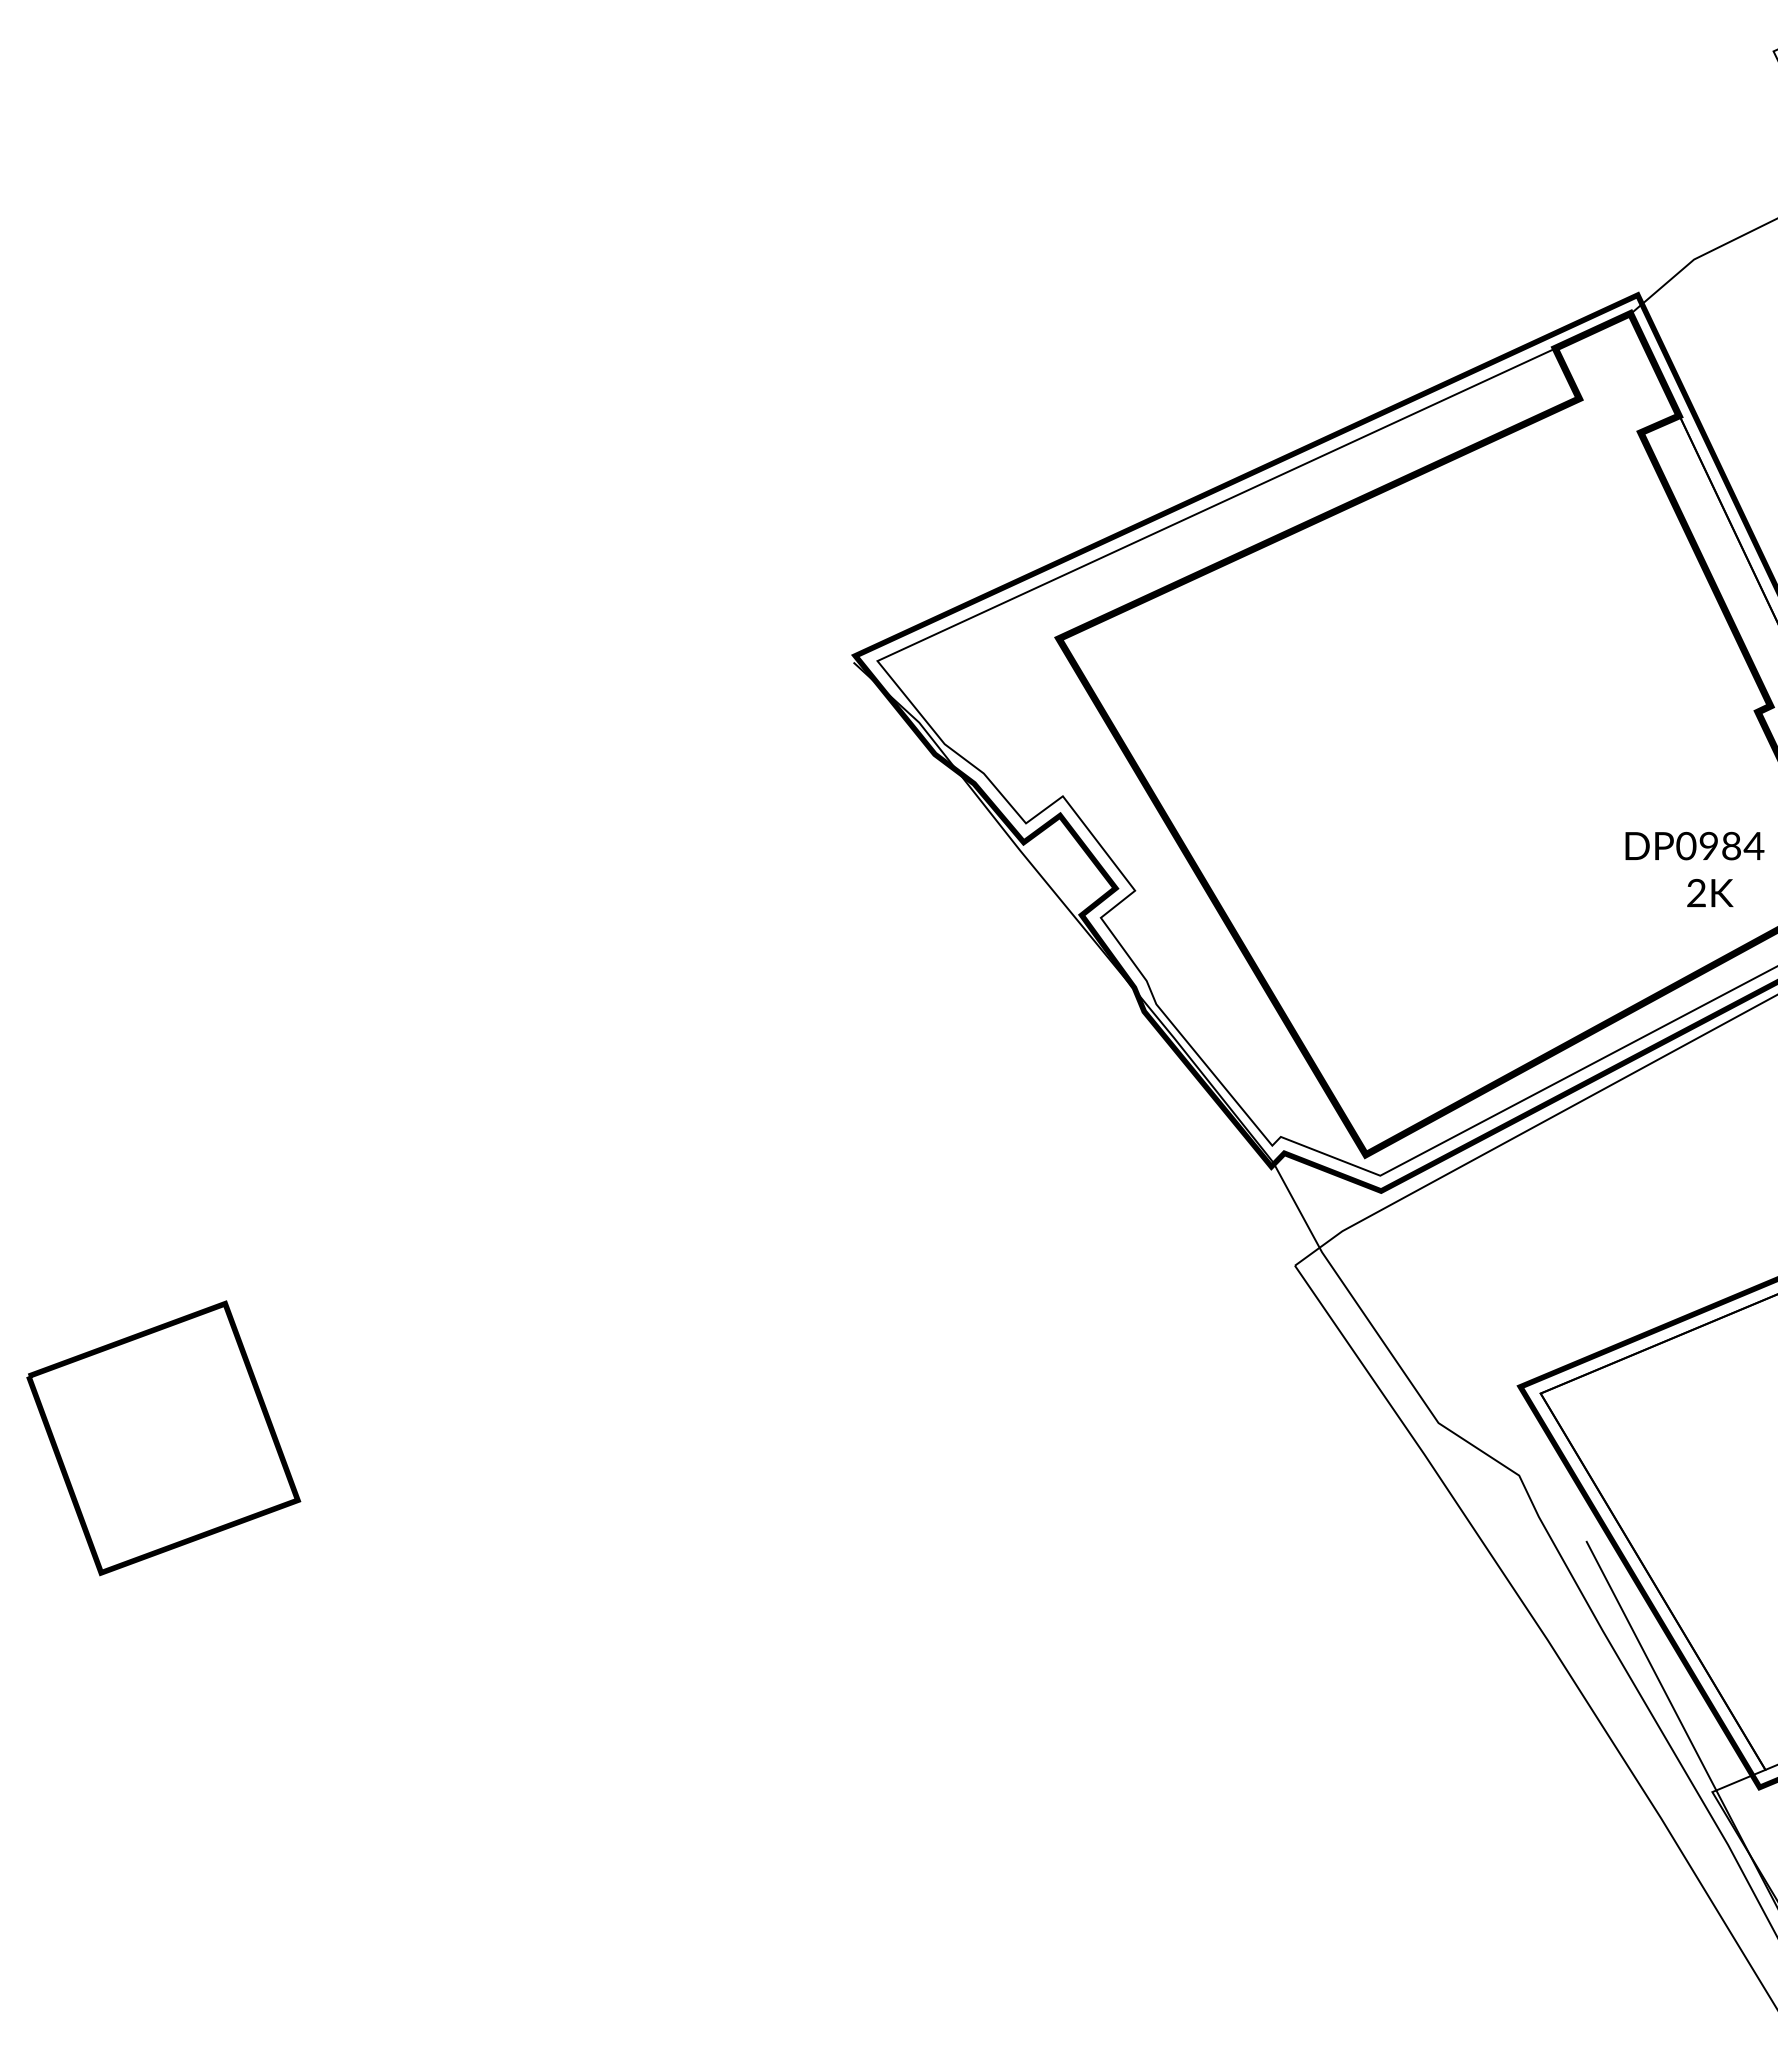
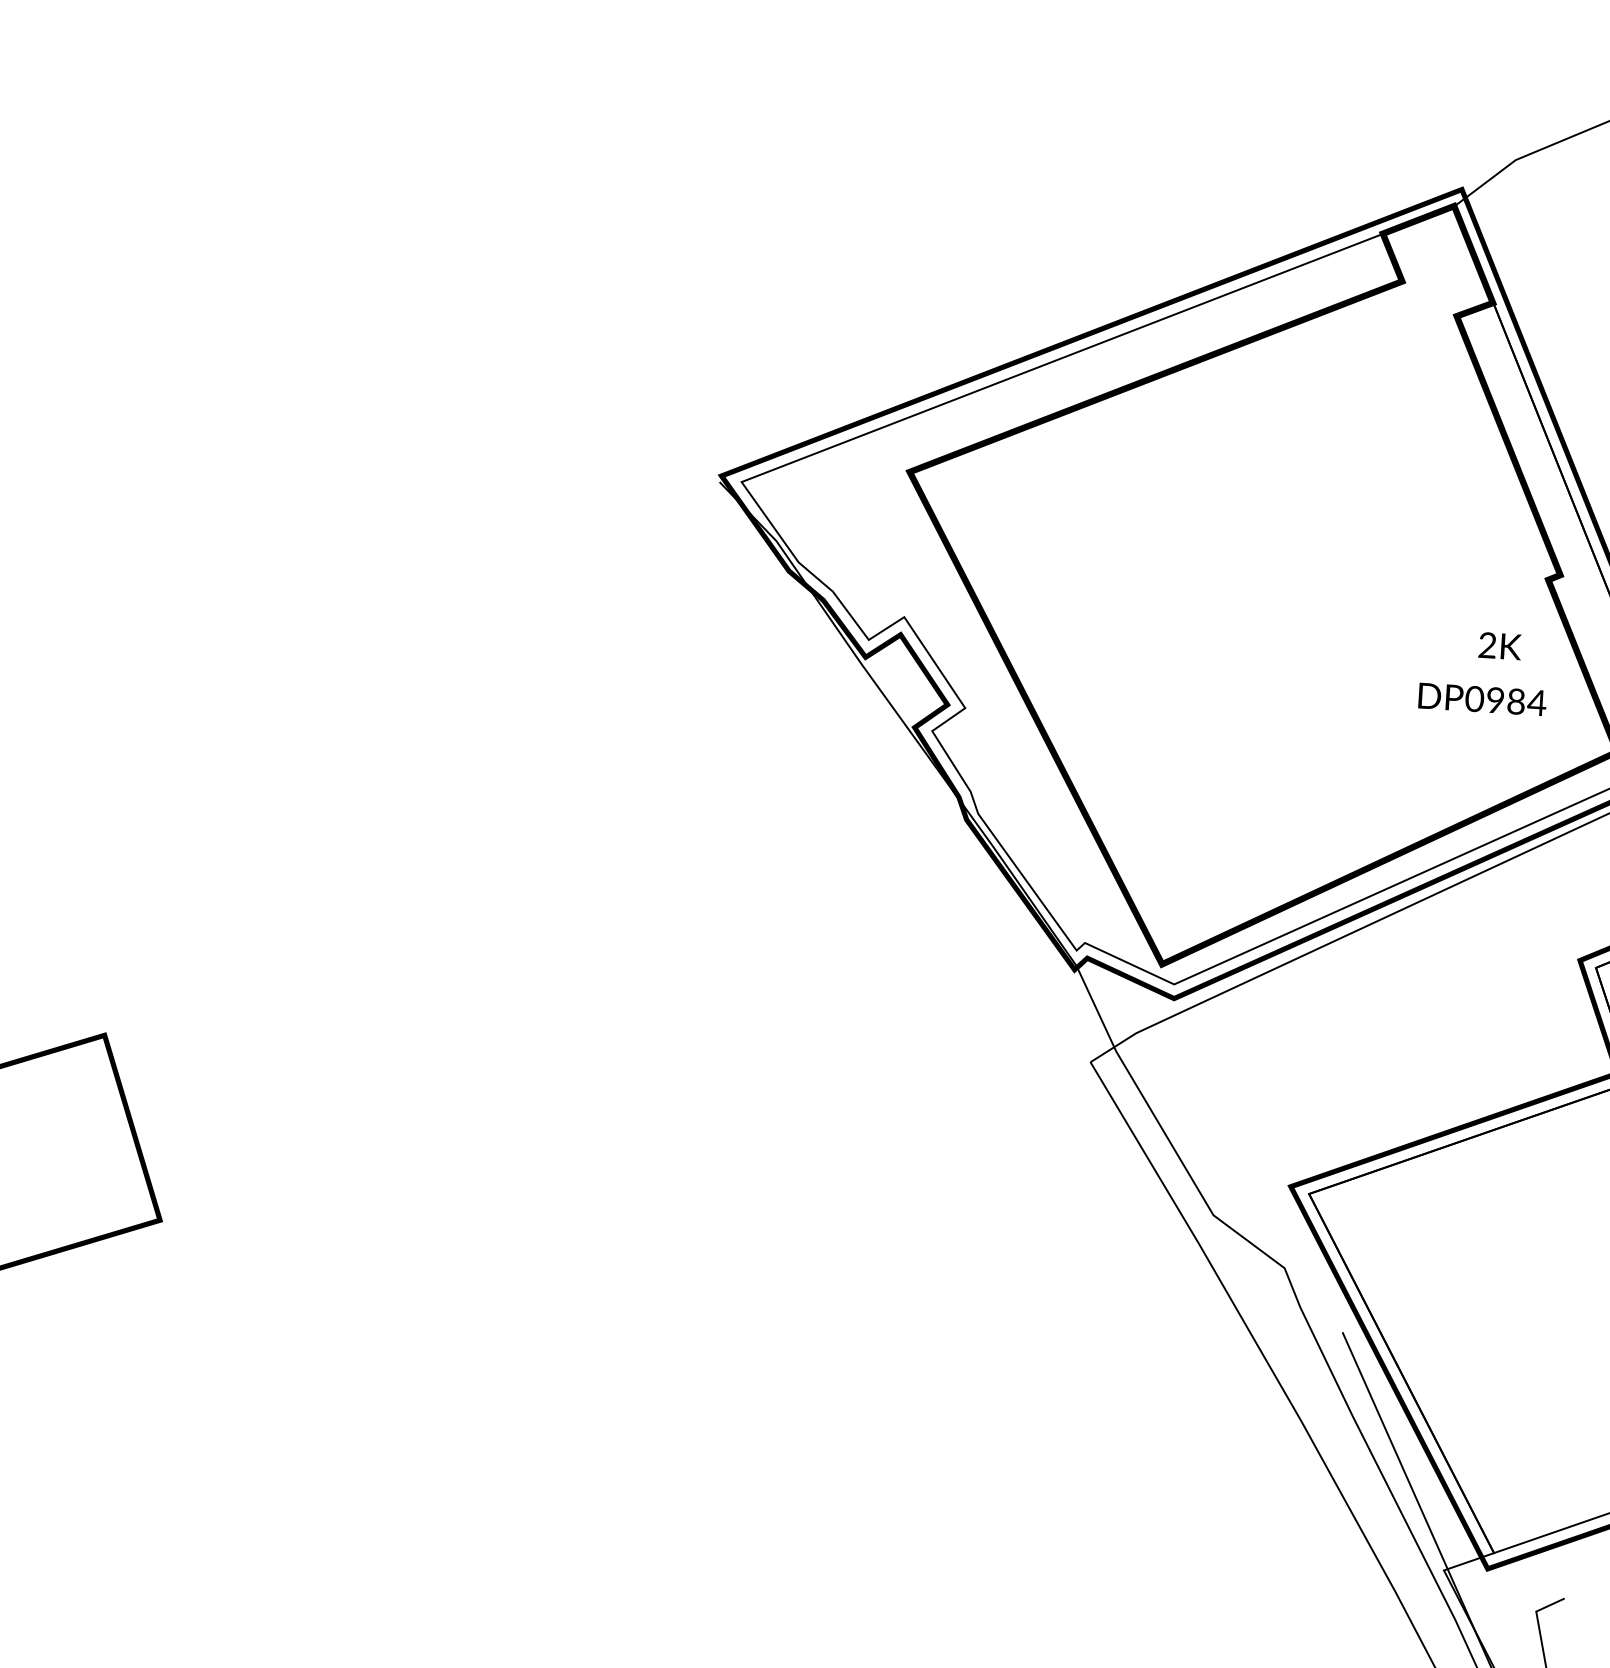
text: (1710, 892) -> (1500, 645), moved

